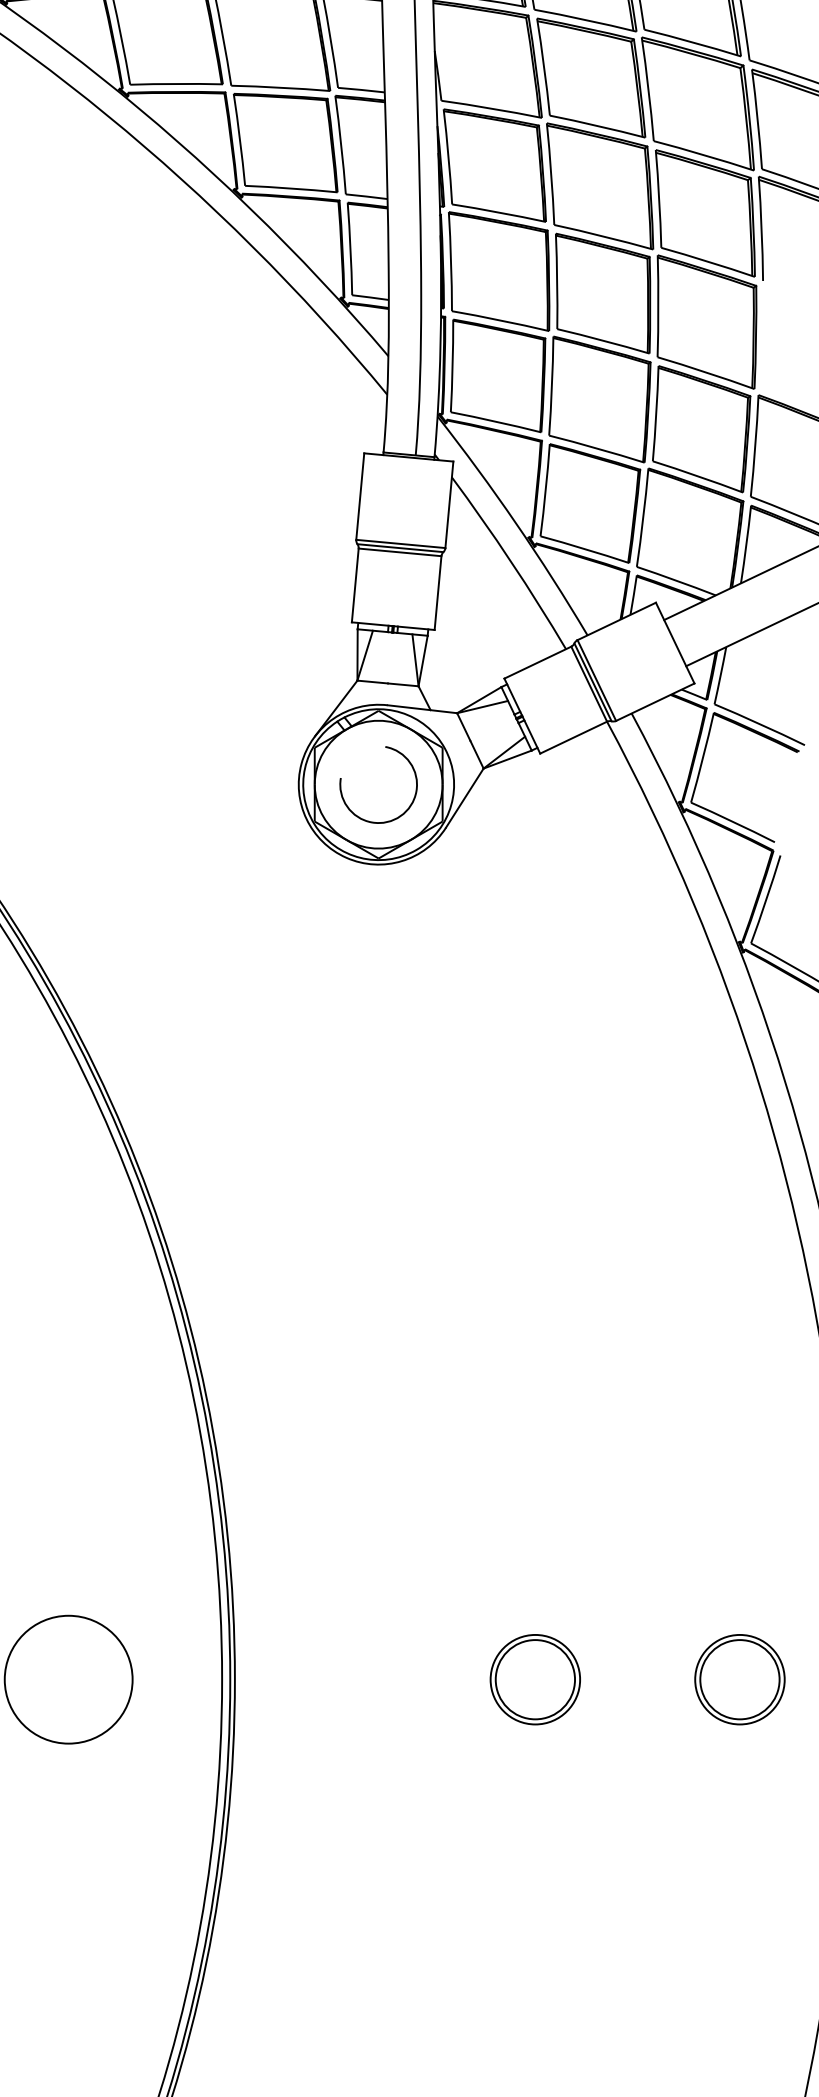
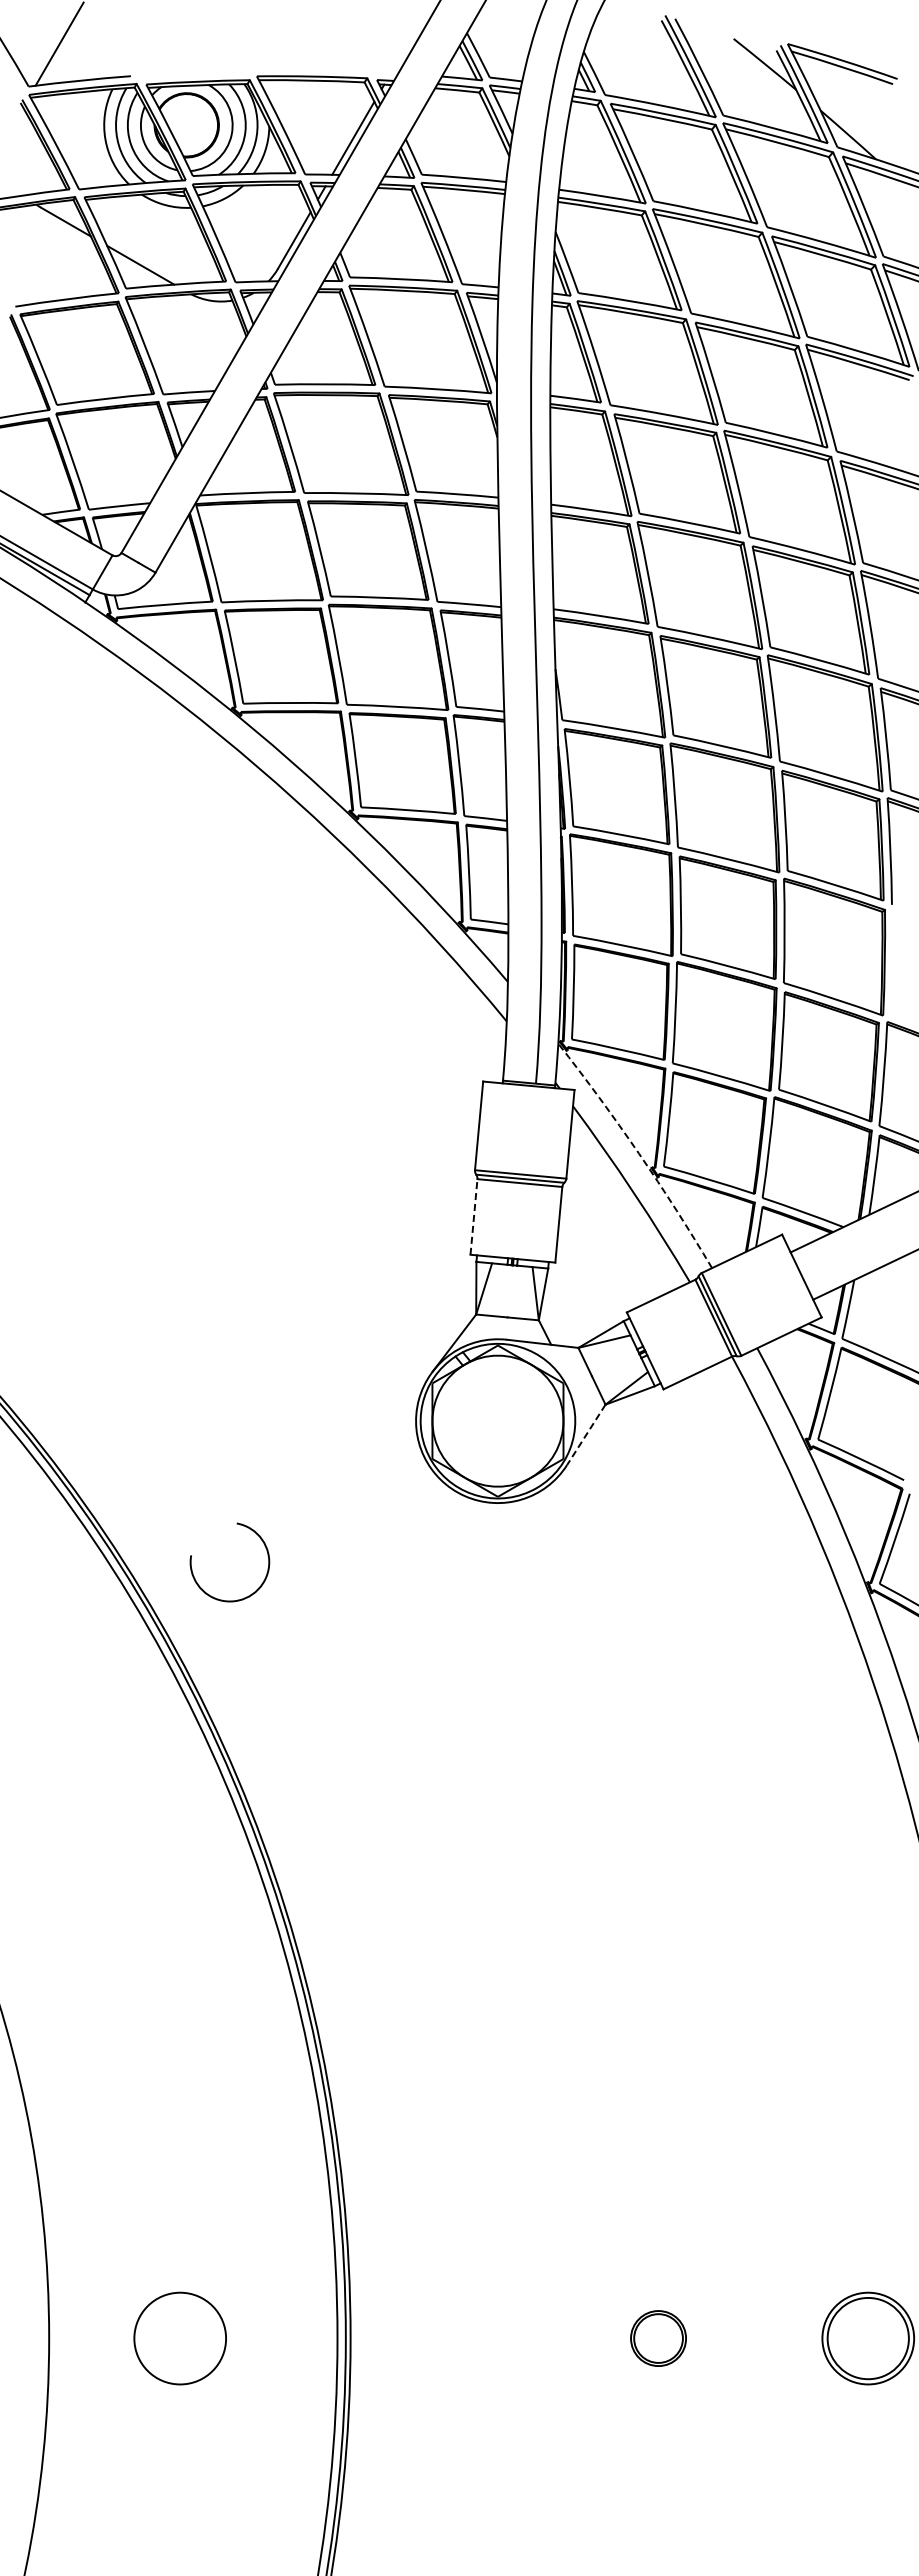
arc: (515, 523) -> (638, 1153), solid -> dashed
line: (355, 585) -> (474, 1216), solid -> dashed
line: (465, 797) -> (586, 1434), solid -> dashed
arc: (347, 805) -> (198, 1583), moved
circle: (67, 1679) -> (179, 2338), size x0.7
part: (535, 1679) -> (658, 2338), size x0.6

